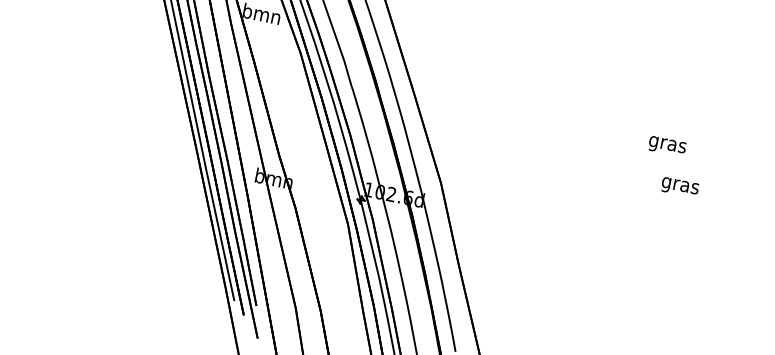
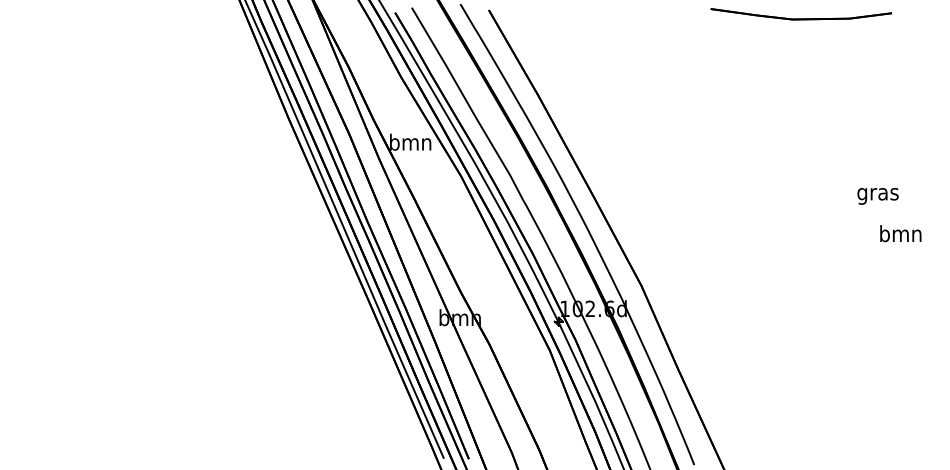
text: (680, 185) -> (900, 235), gras -> bmn

